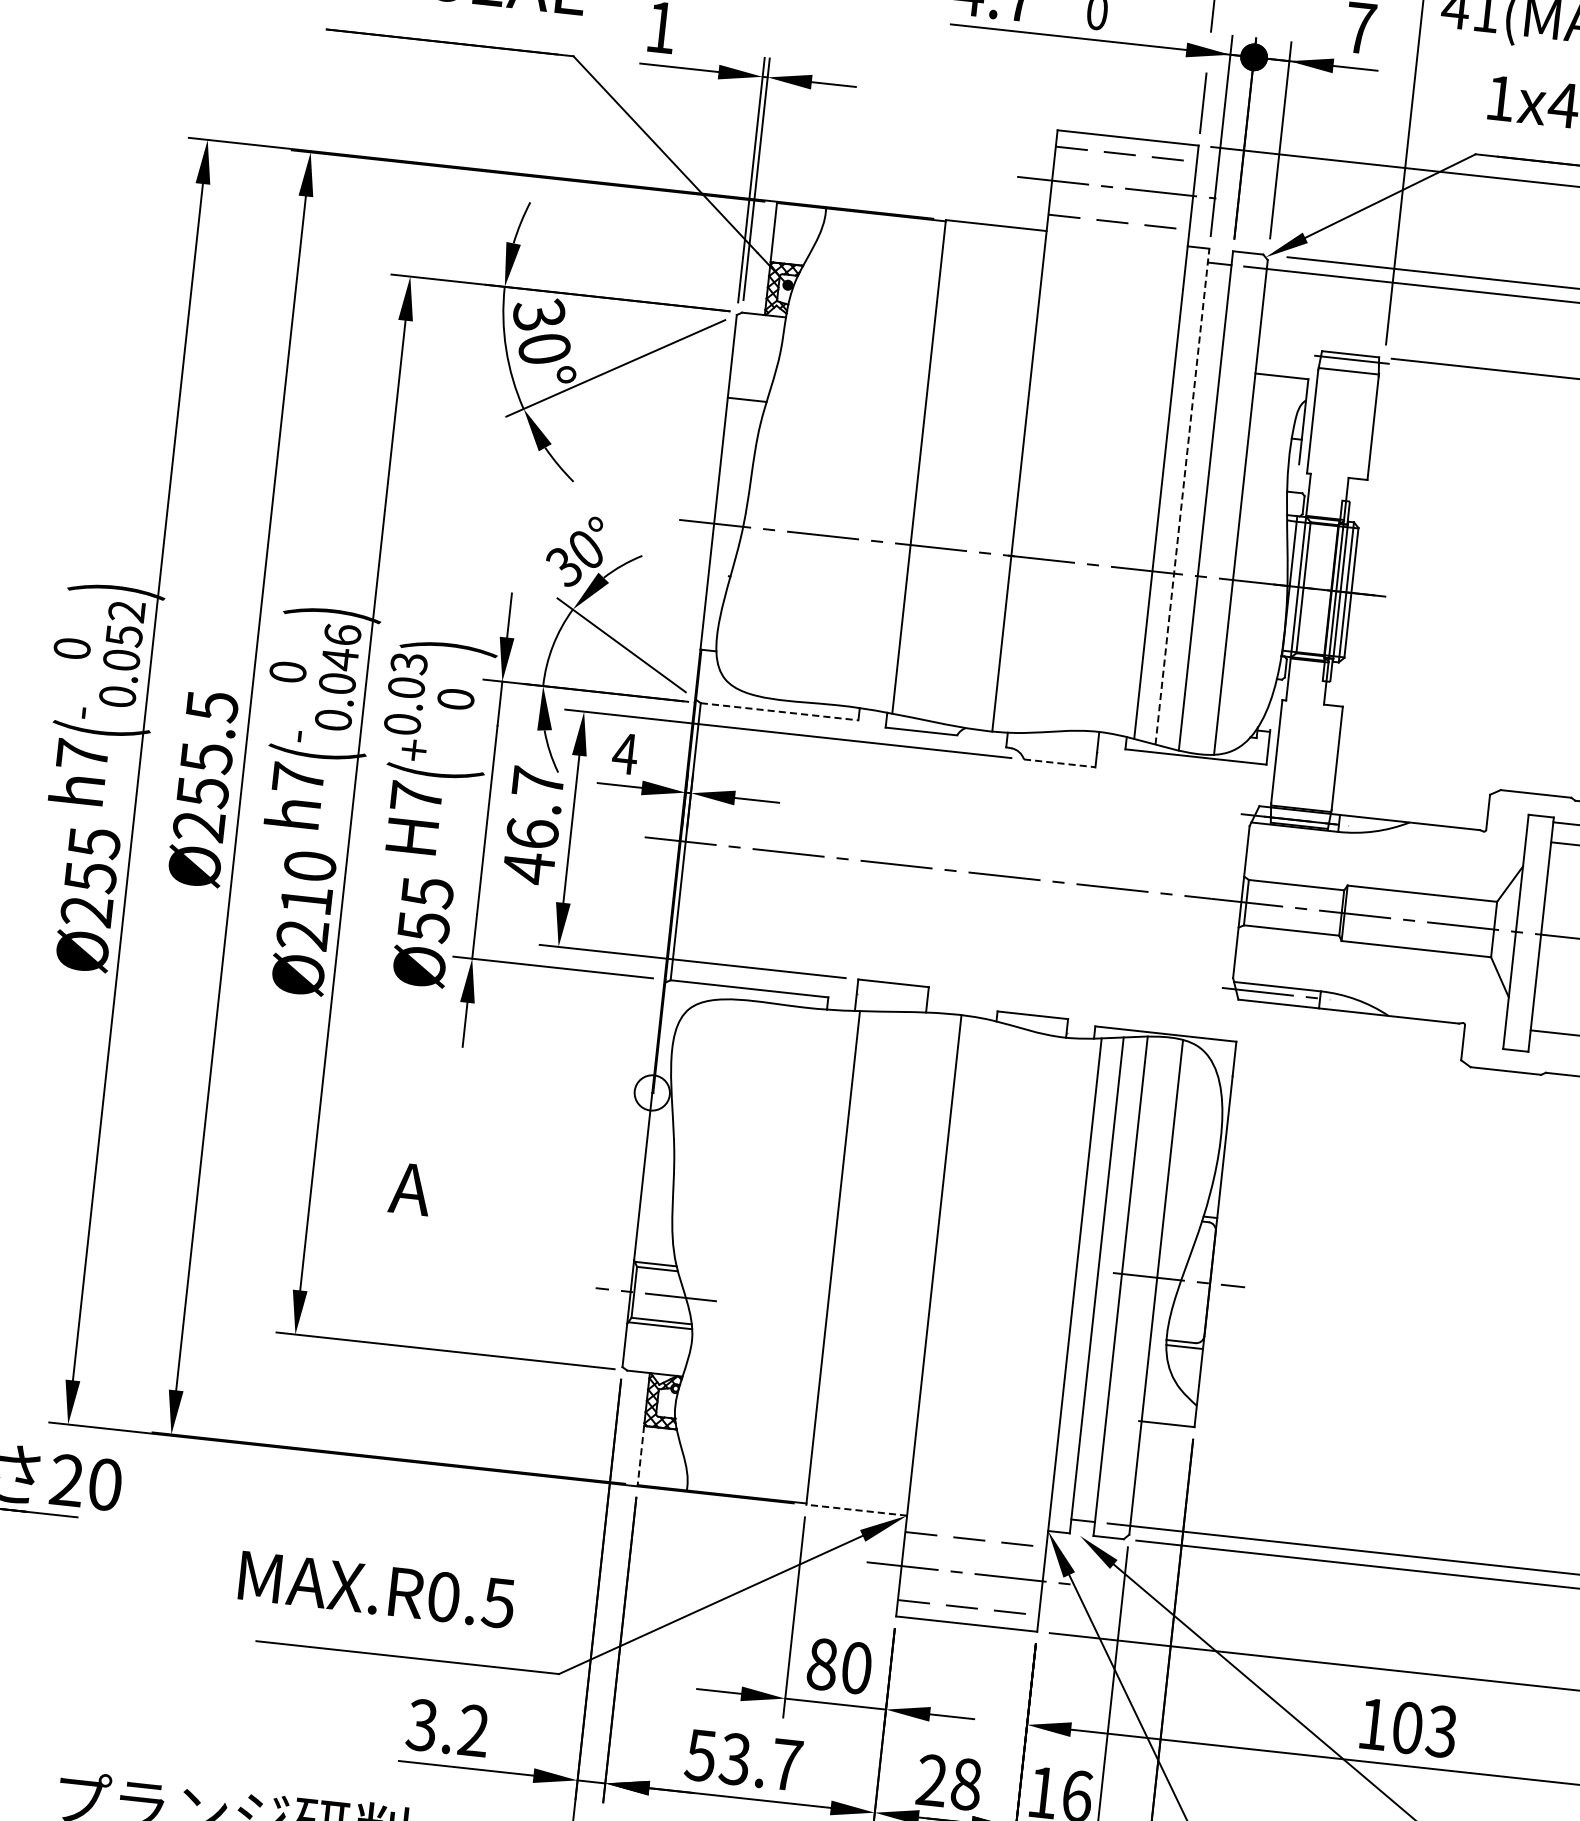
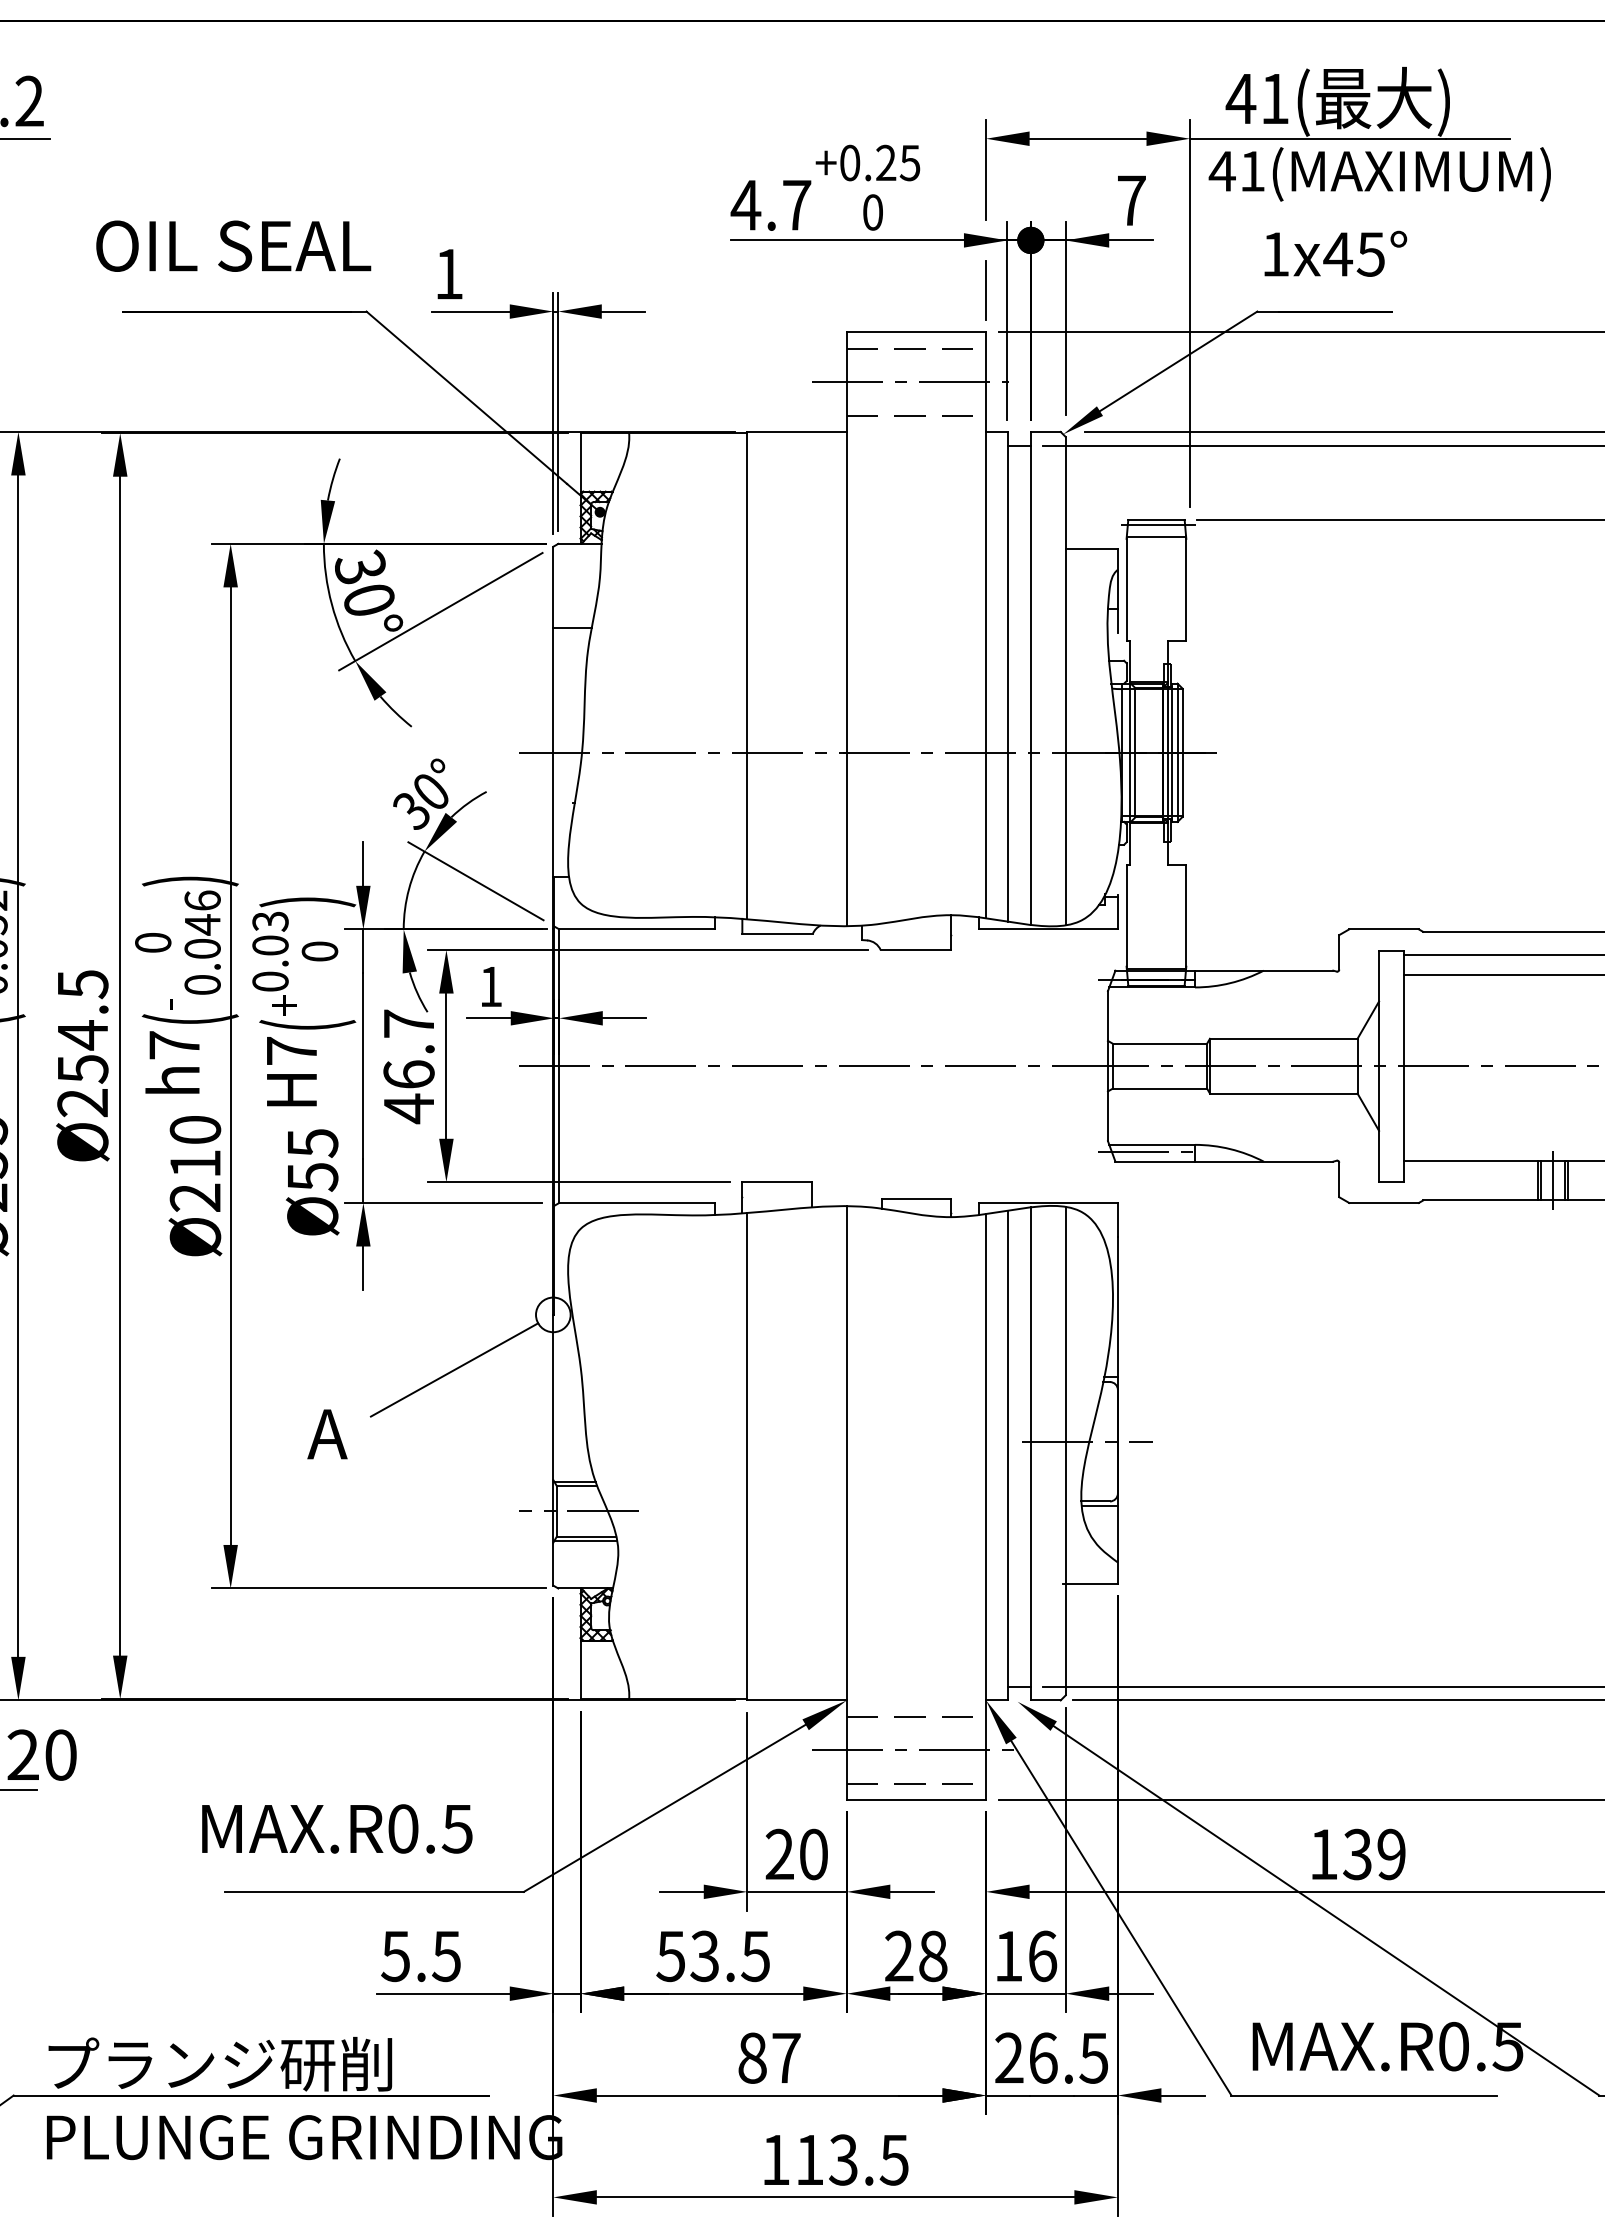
line: (1182, 496) -> (1007, 676), dashed -> solid
line: (779, 711) -> (637, 929), dashed -> solid
text: (624, 753) -> (490, 986), 4 -> 1
text: (207, 758) -> (83, 1035), Ø255.5 -> Ø254.5
line: (1060, 763) -> (916, 950), dashed -> solid
line: (546, 1137) -> (454, 1369), added
line: (640, 1456) -> (580, 1670), dashed -> solid
line: (857, 1510) -> (797, 1700), dashed -> solid
text: (821, 1664) -> (779, 1854), 80 -> 20
text: (447, 1728) -> (420, 1956), 3.2 -> 5.5
text: (1424, 1729) -> (1374, 1854), 103 -> 139
text: (786, 1764) -> (755, 1956), 53.7 -> 53.5

